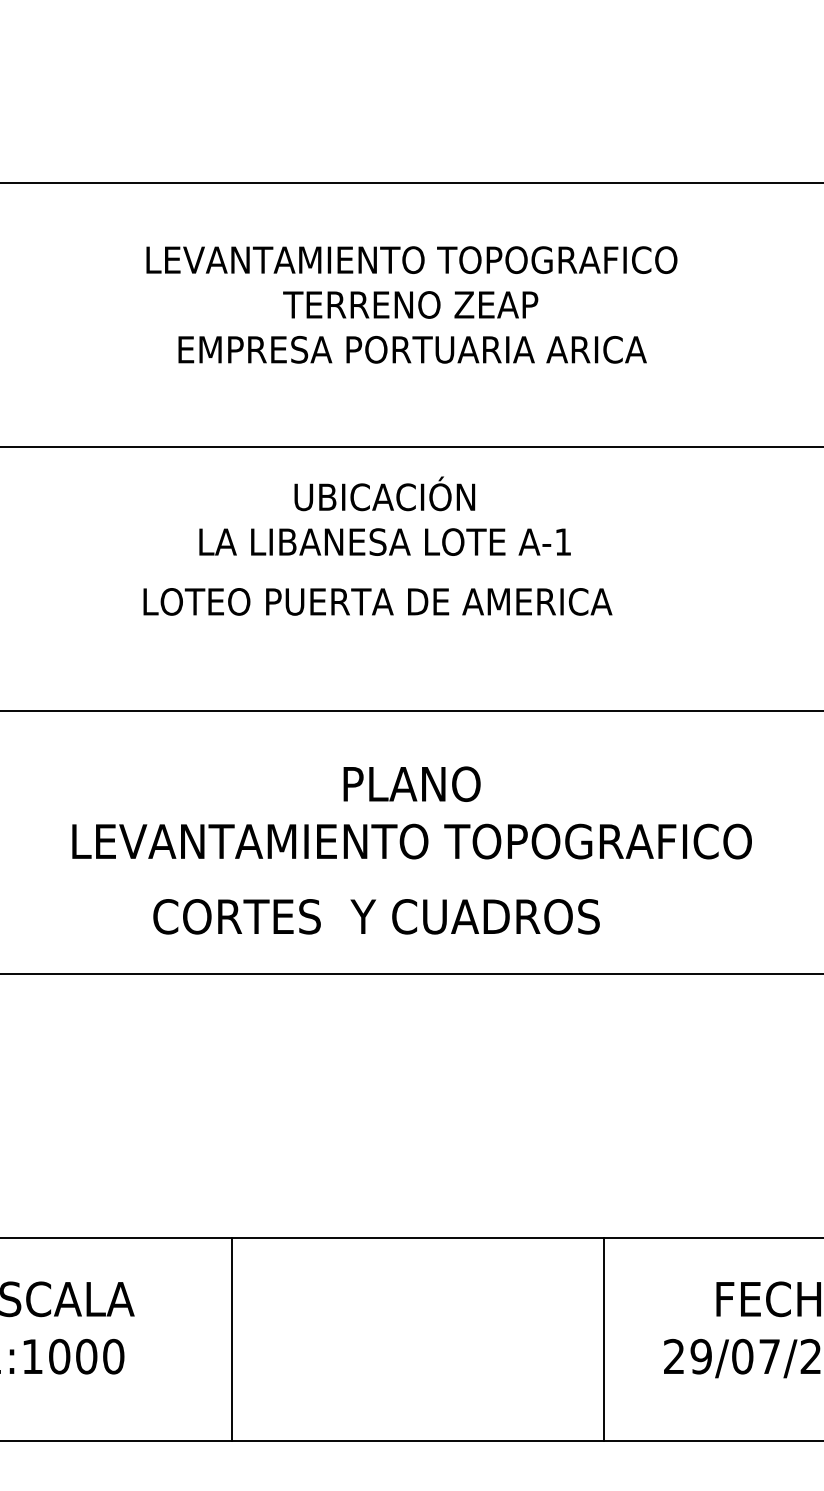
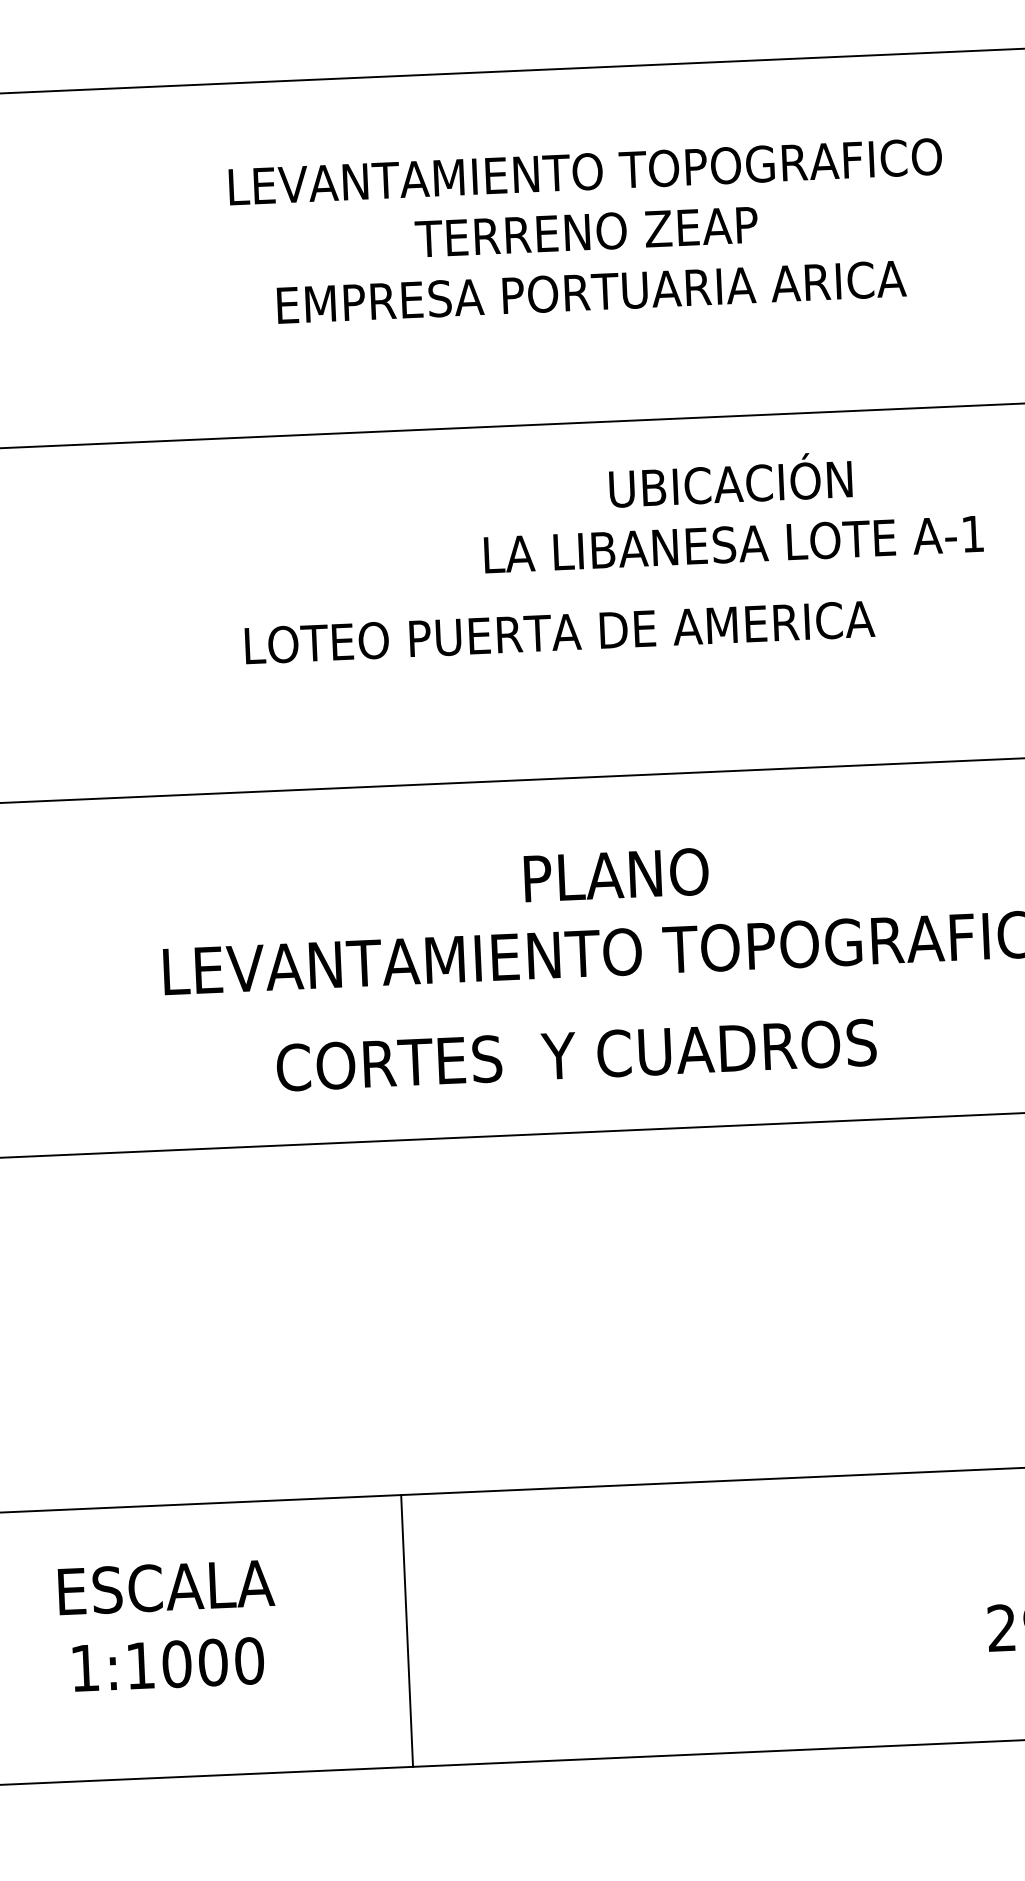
text: (384, 515) -> (731, 508), moved
line: (604, 1339) -> (907, 1609), removed

